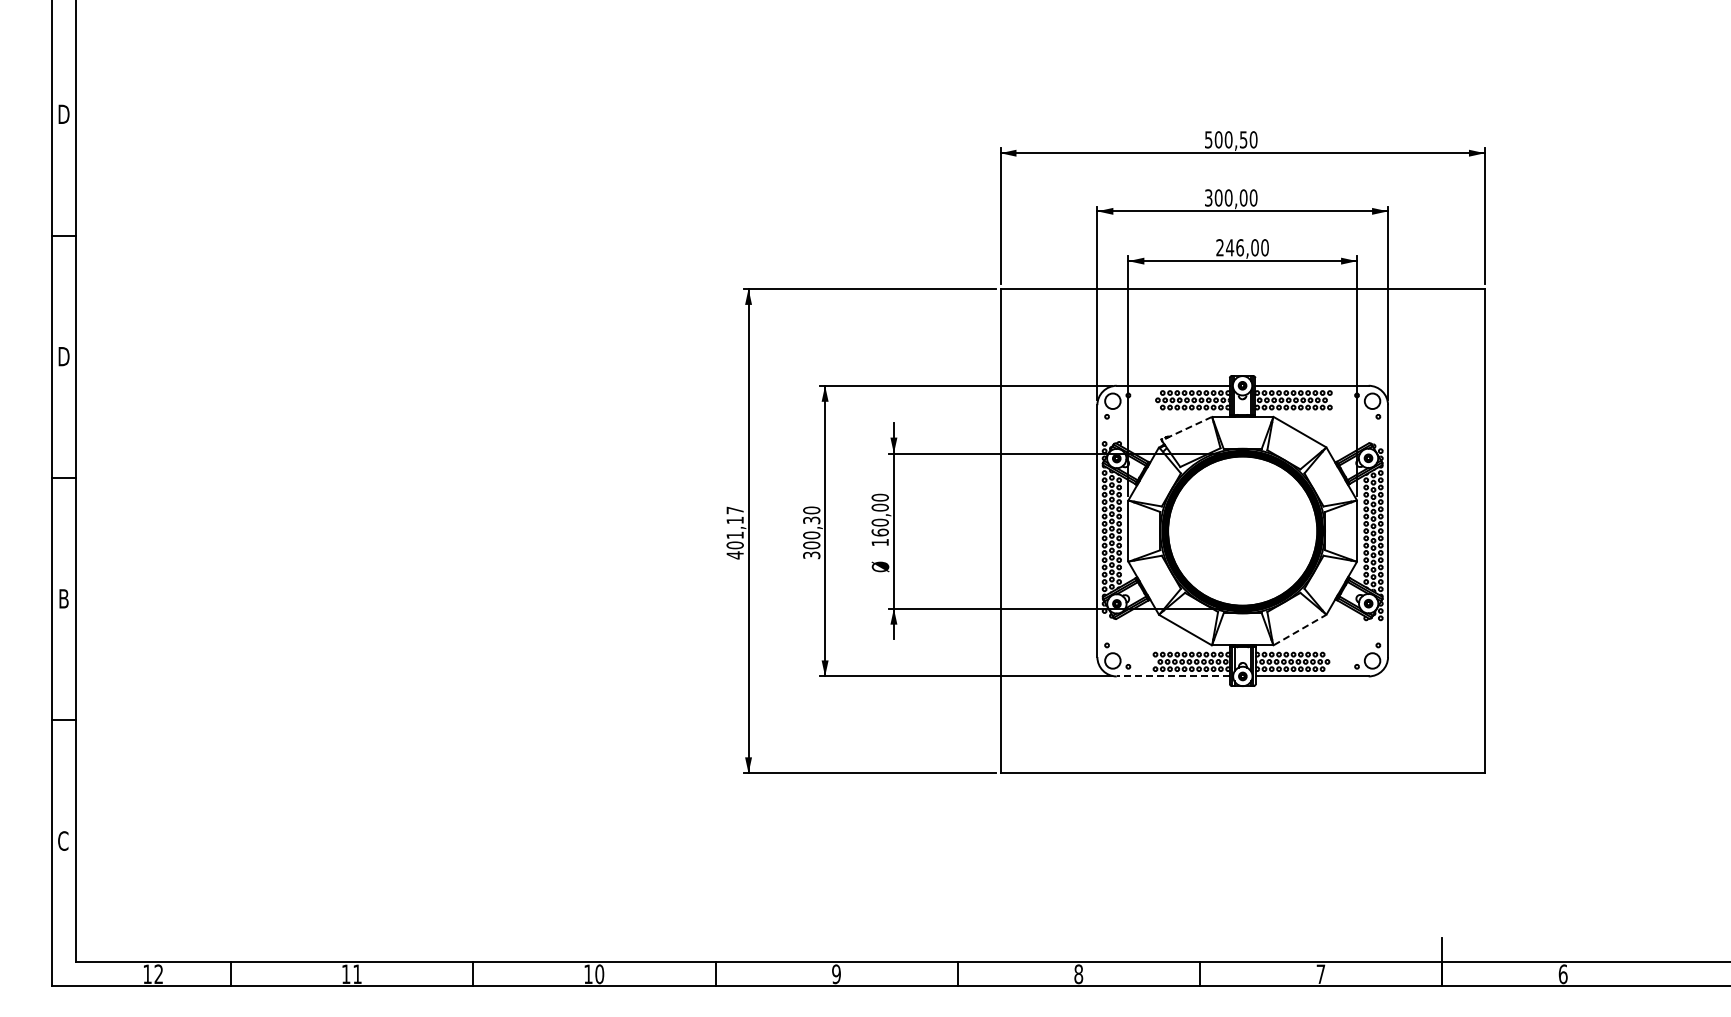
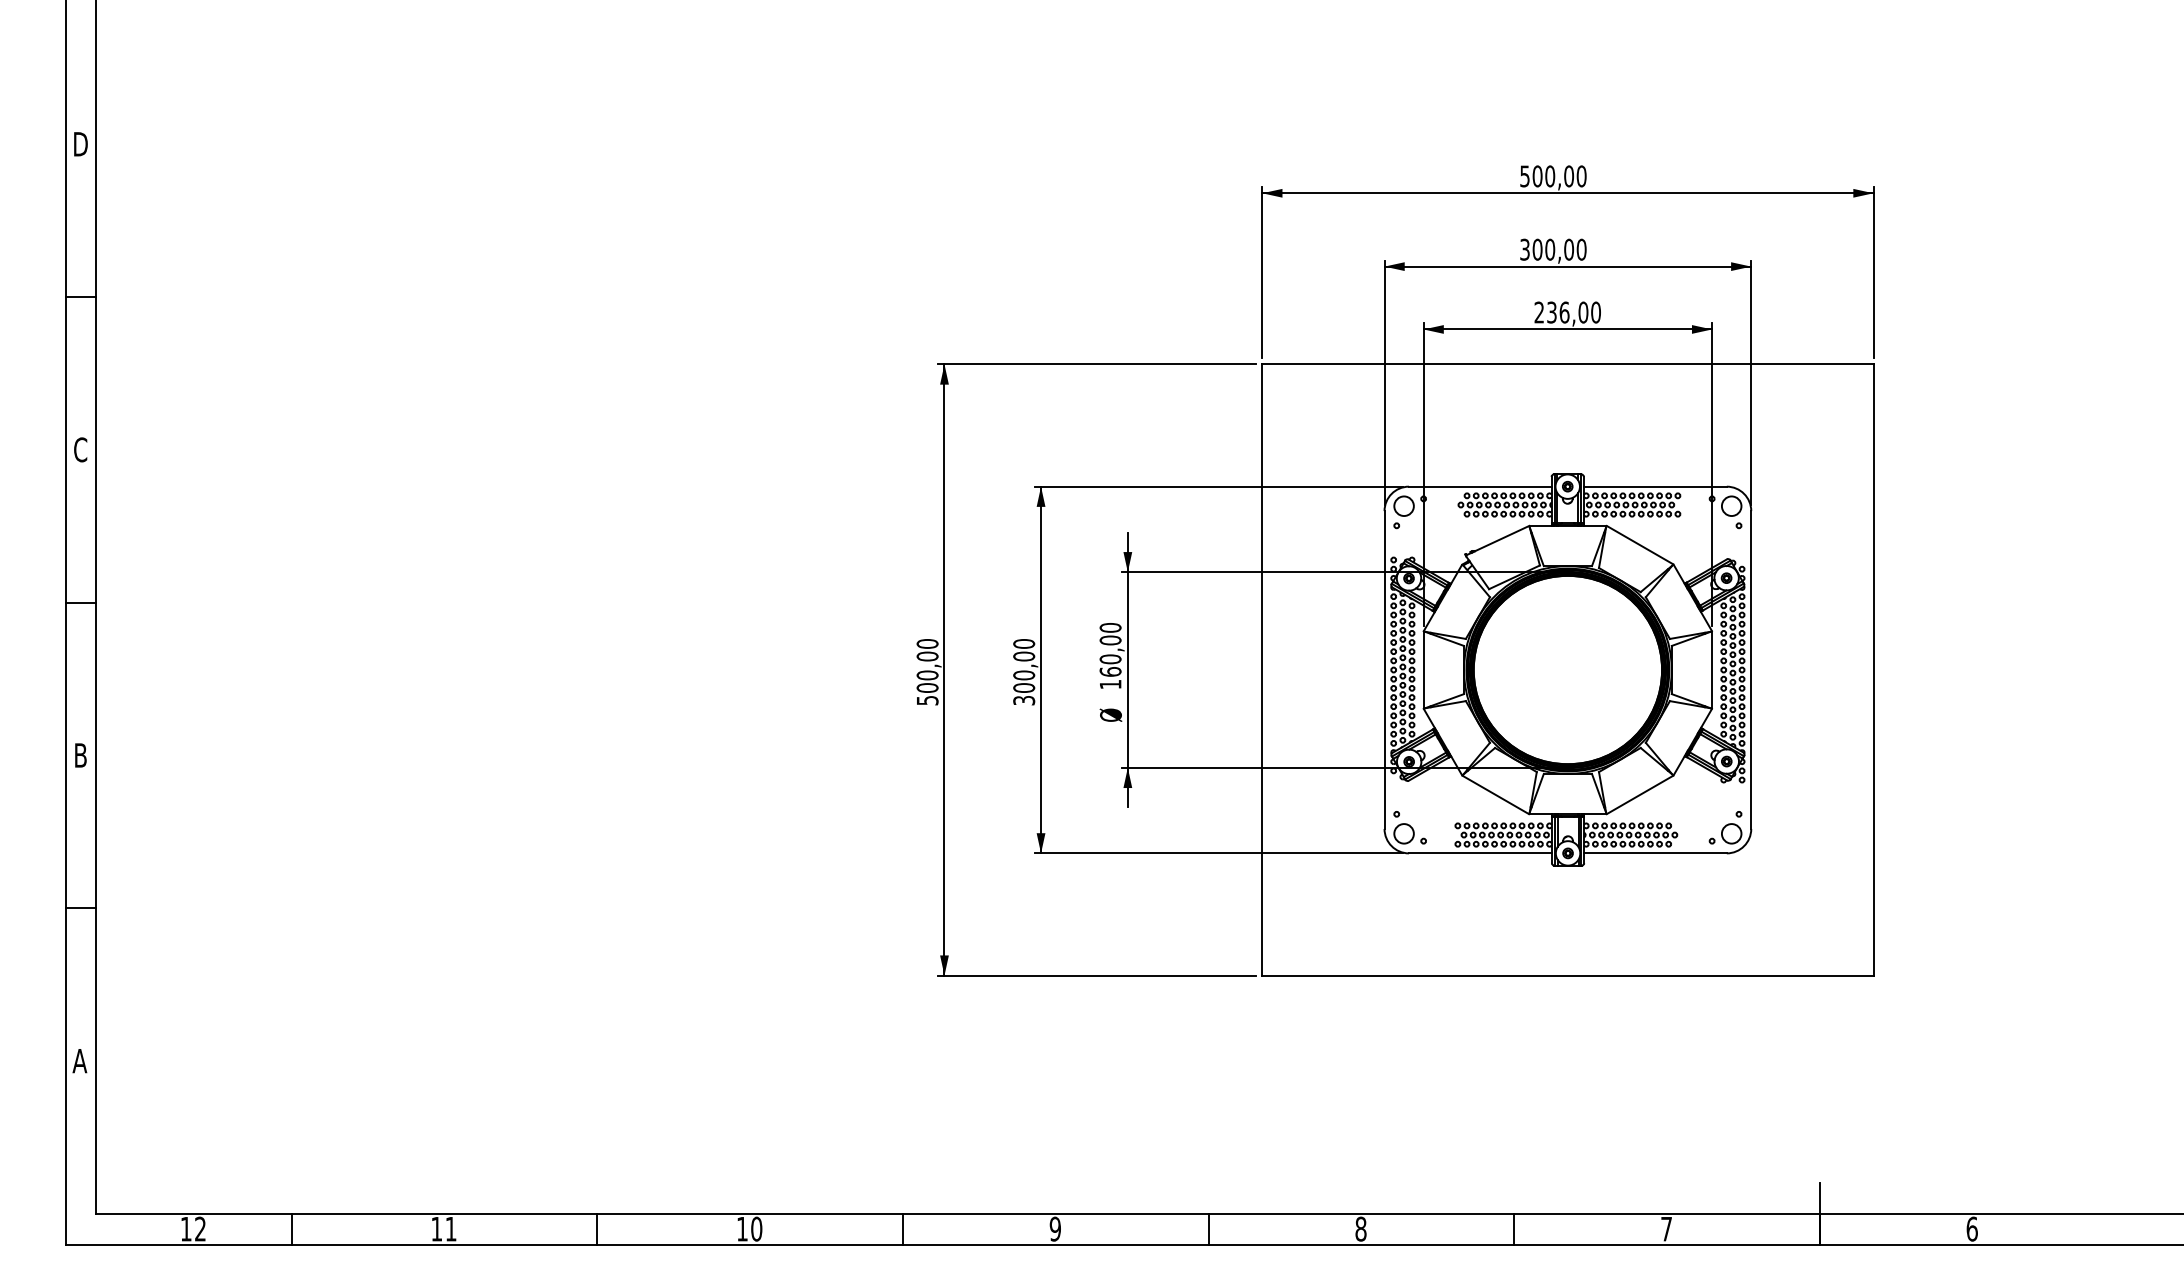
text: (1243, 139) -> (1568, 175), 500,50 -> 500,00
text: (1230, 247) -> (1552, 312), 246,00 -> 236,00
text: (63, 356) -> (80, 449), D -> C
line: (1187, 428) -> (1498, 540), dashed -> solid
text: (811, 520) -> (1023, 656), 300,30 -> 300,00
text: (734, 532) -> (926, 671), 401,17 -> 500,00
line: (1300, 629) -> (1640, 794), dashed -> solid
line: (1173, 676) -> (1480, 853), dashed -> solid
text: (62, 840) -> (78, 1060), C -> A

